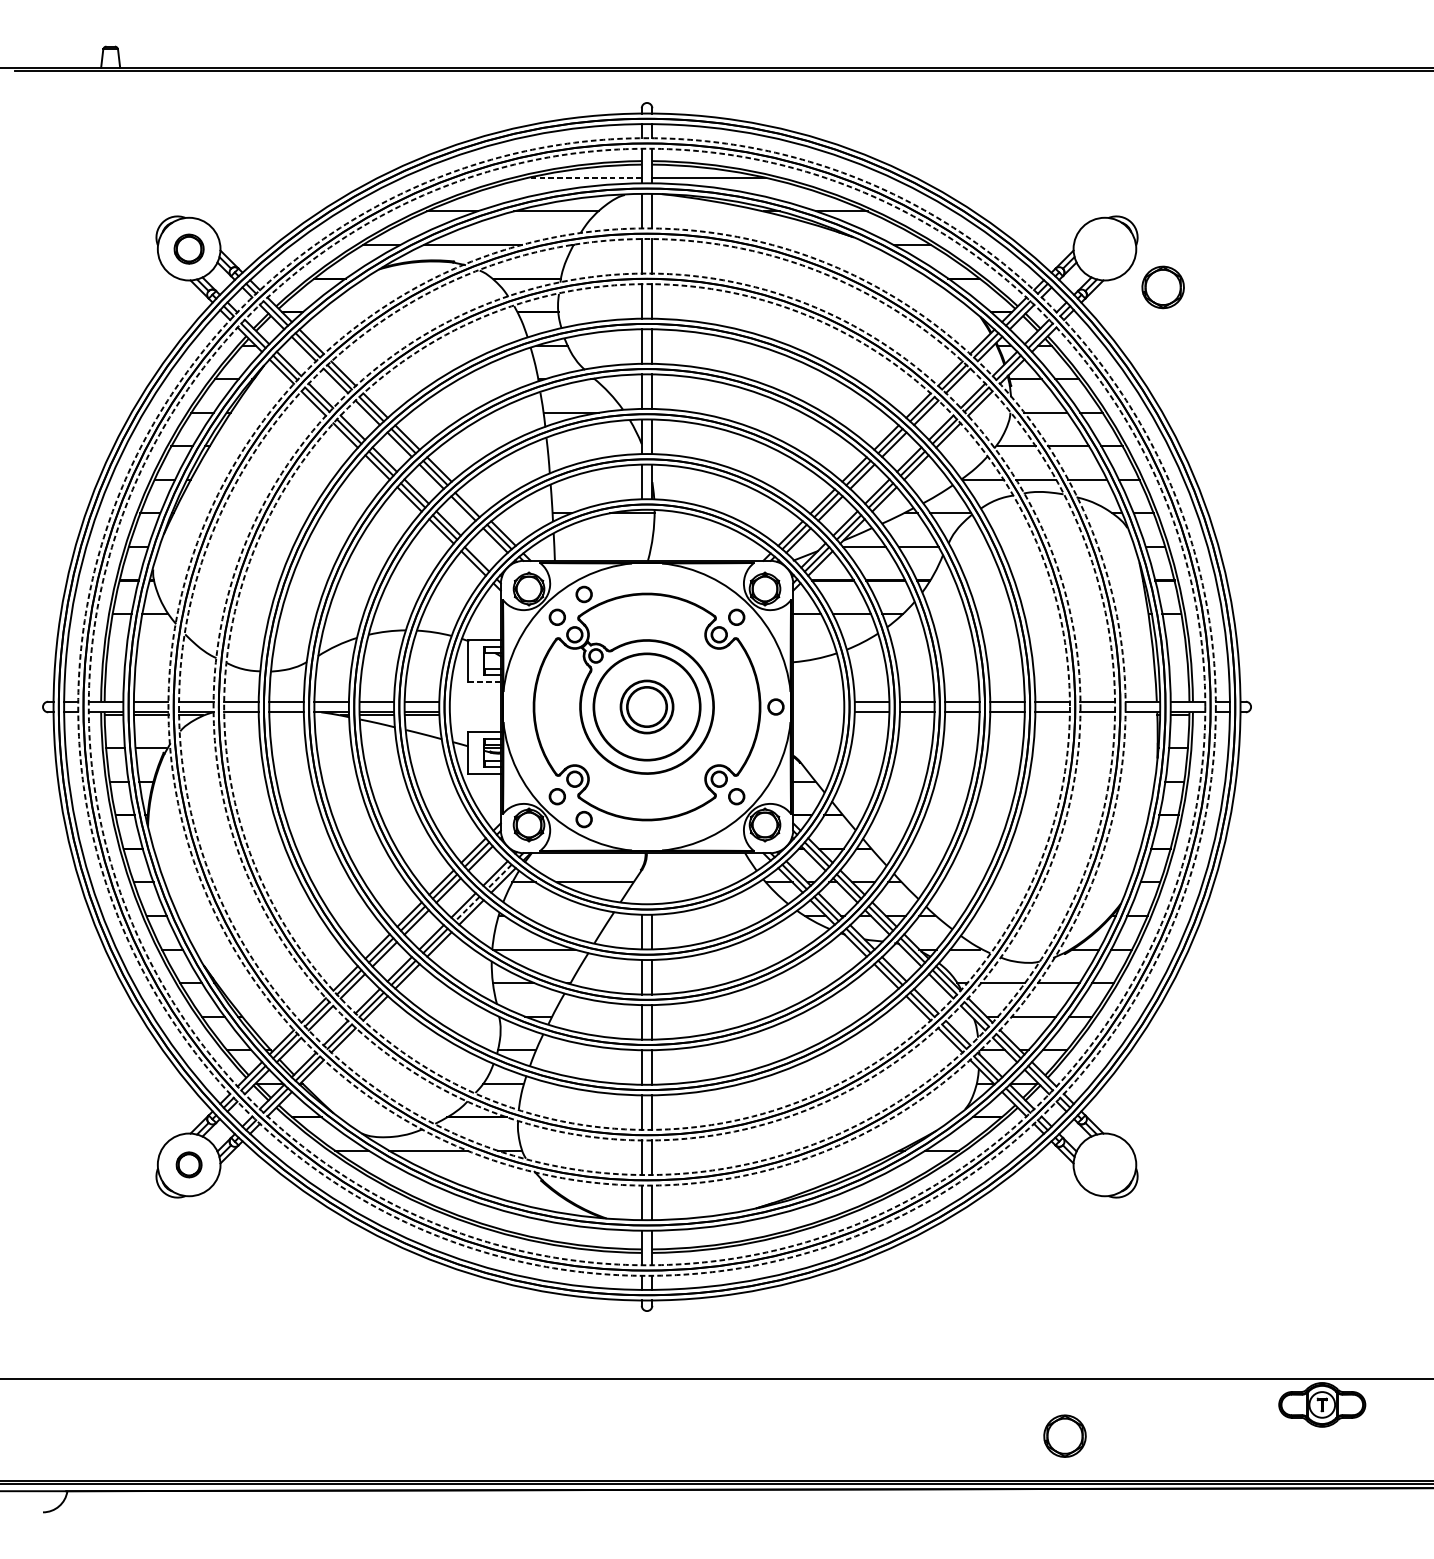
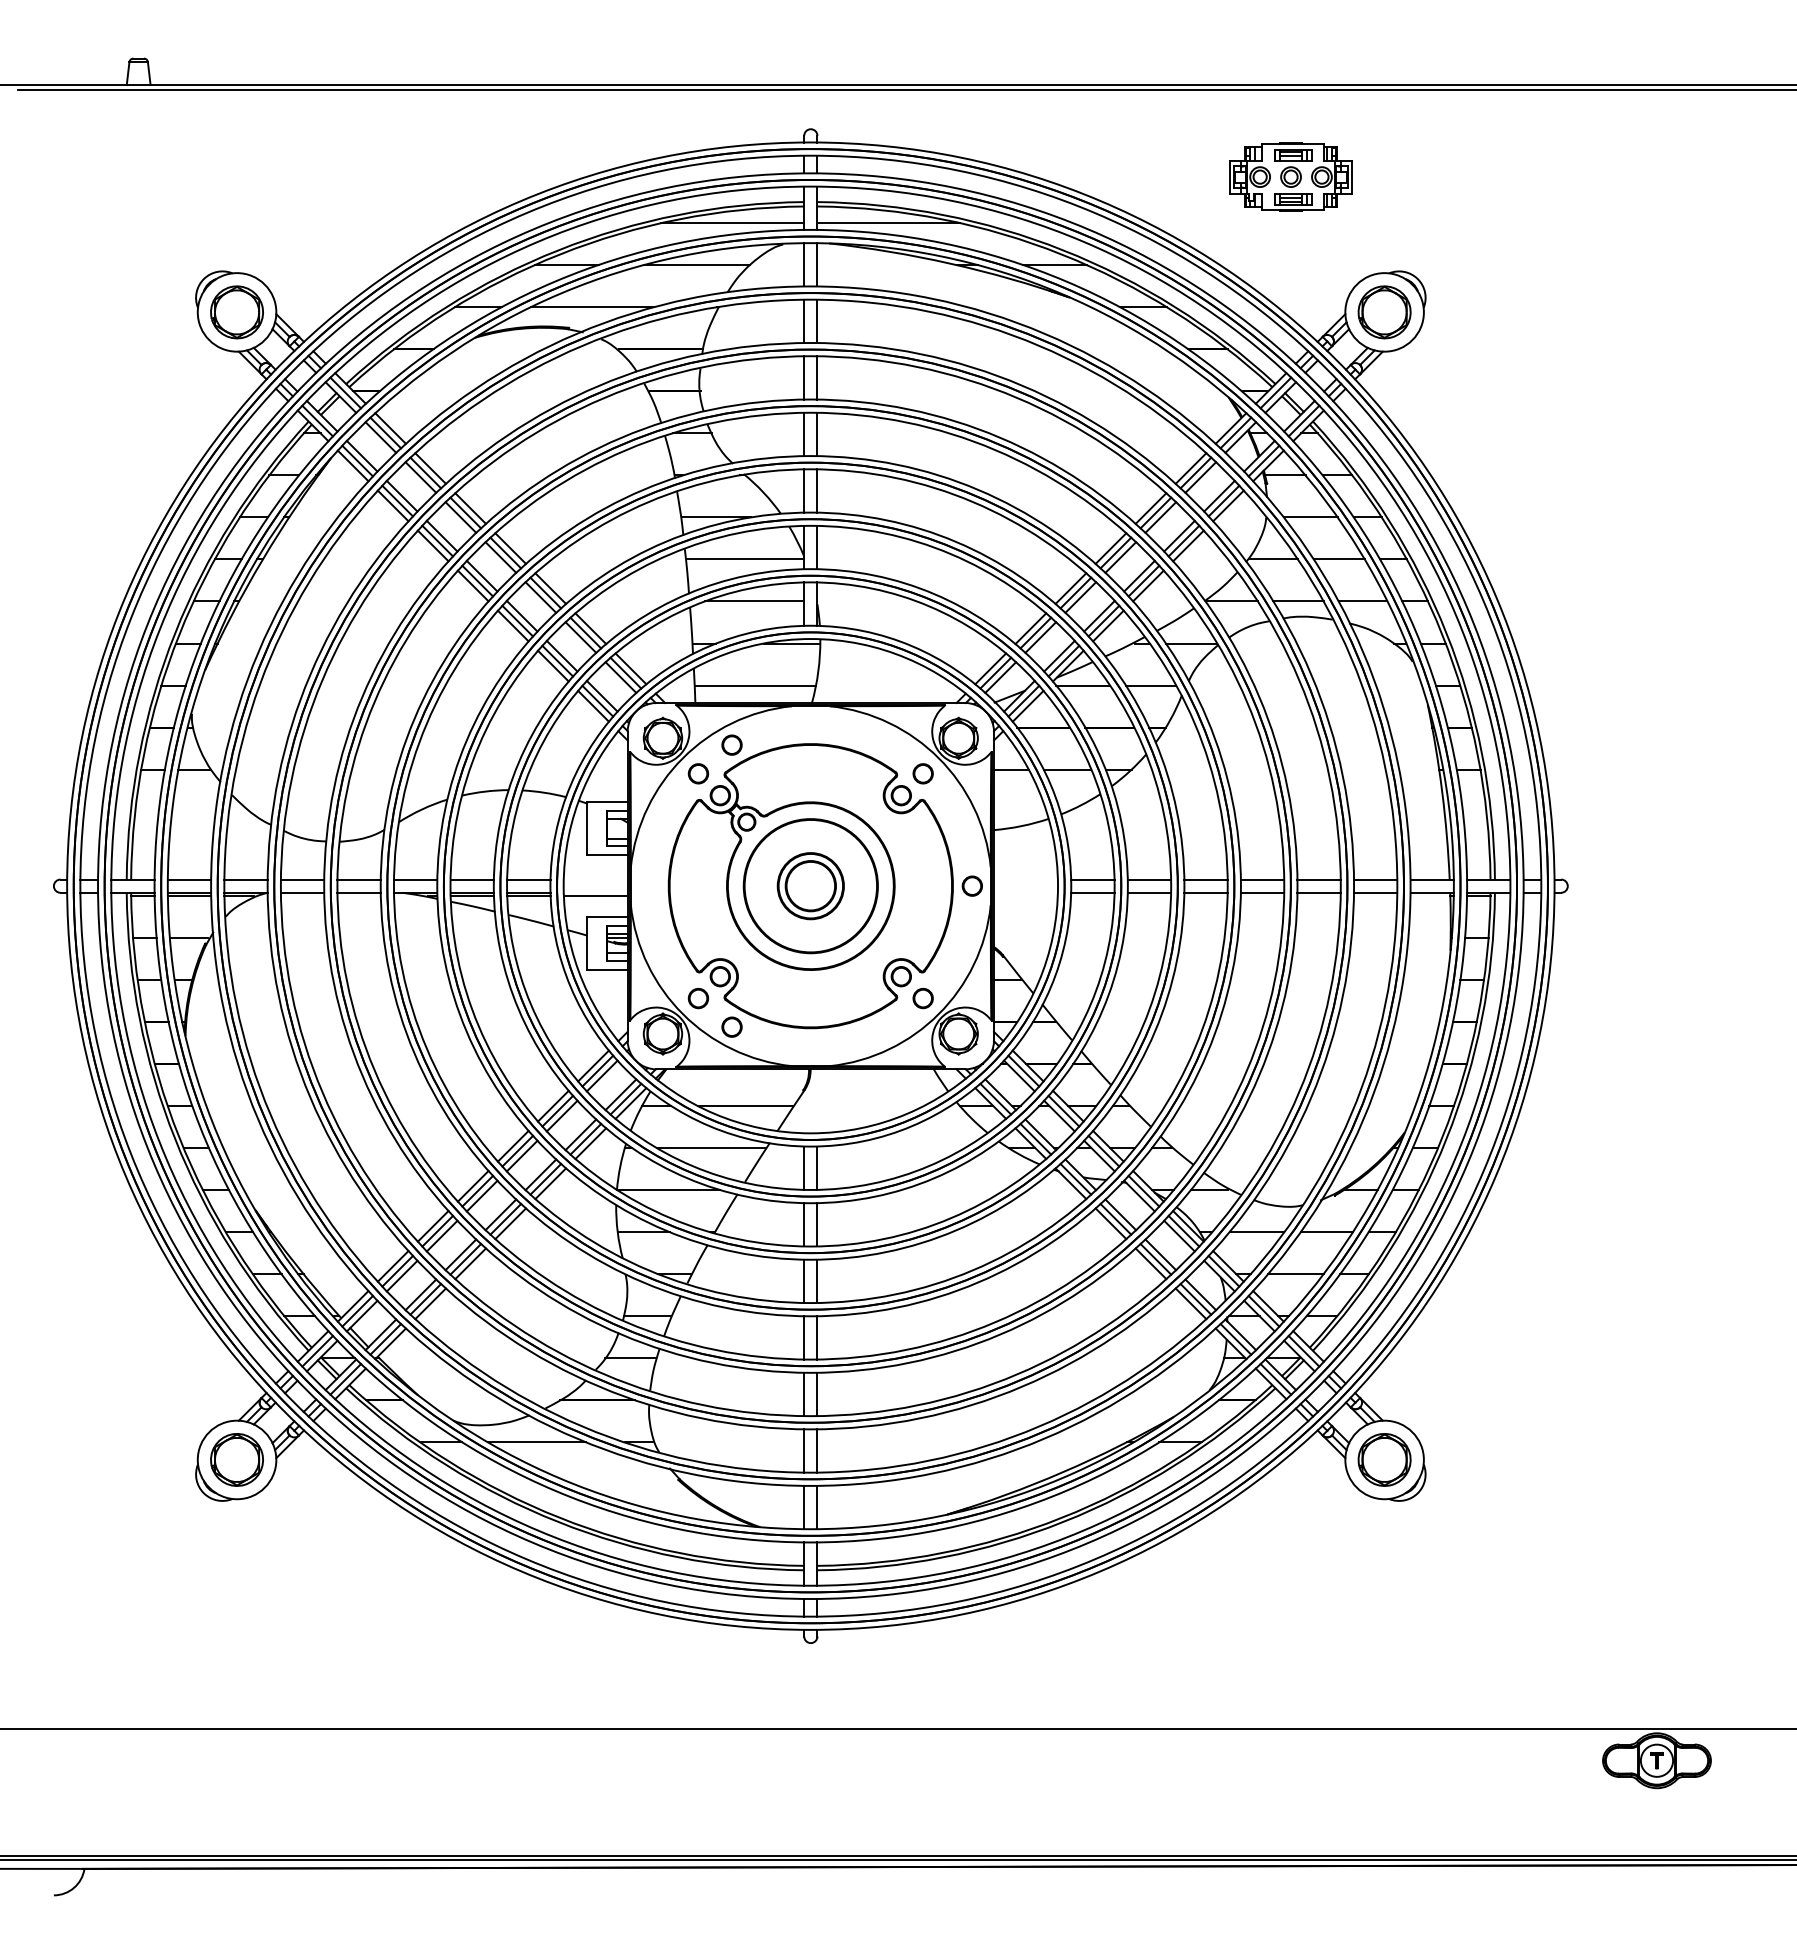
part: (1029, 140) -> (1290, 176), added
line: (584, 178) -> (732, 223), dashed -> solid
part: (188, 249) -> (236, 312), size x1.43
part: (1163, 287) -> (1384, 312), moved
line: (594, 446) -> (745, 559), added
line: (602, 479) -> (754, 601), added
line: (471, 501) -> (590, 628), added
line: (602, 546) -> (755, 685), added
line: (479, 554) -> (601, 695), added
line: (484, 682) -> (607, 855), dashed -> solid
circle: (646, 706) -> (810, 885), dashed -> solid
circle: (646, 706) -> (810, 885), dashed -> solid
circle: (646, 706) -> (810, 885), dashed -> solid
circle: (646, 706) -> (810, 885), dashed -> solid
circle: (646, 707) -> (810, 886), dashed -> solid
circle: (646, 707) -> (810, 886), dashed -> solid
line: (475, 714) -> (595, 895), added
line: (499, 877) -> (625, 1099), dashed -> solid
line: (467, 909) -> (585, 1139), dashed -> solid
line: (566, 916) -> (710, 1148), added
part: (188, 1164) -> (236, 1459), size x1.67
part: (1064, 1435) -> (1384, 1459), moved

